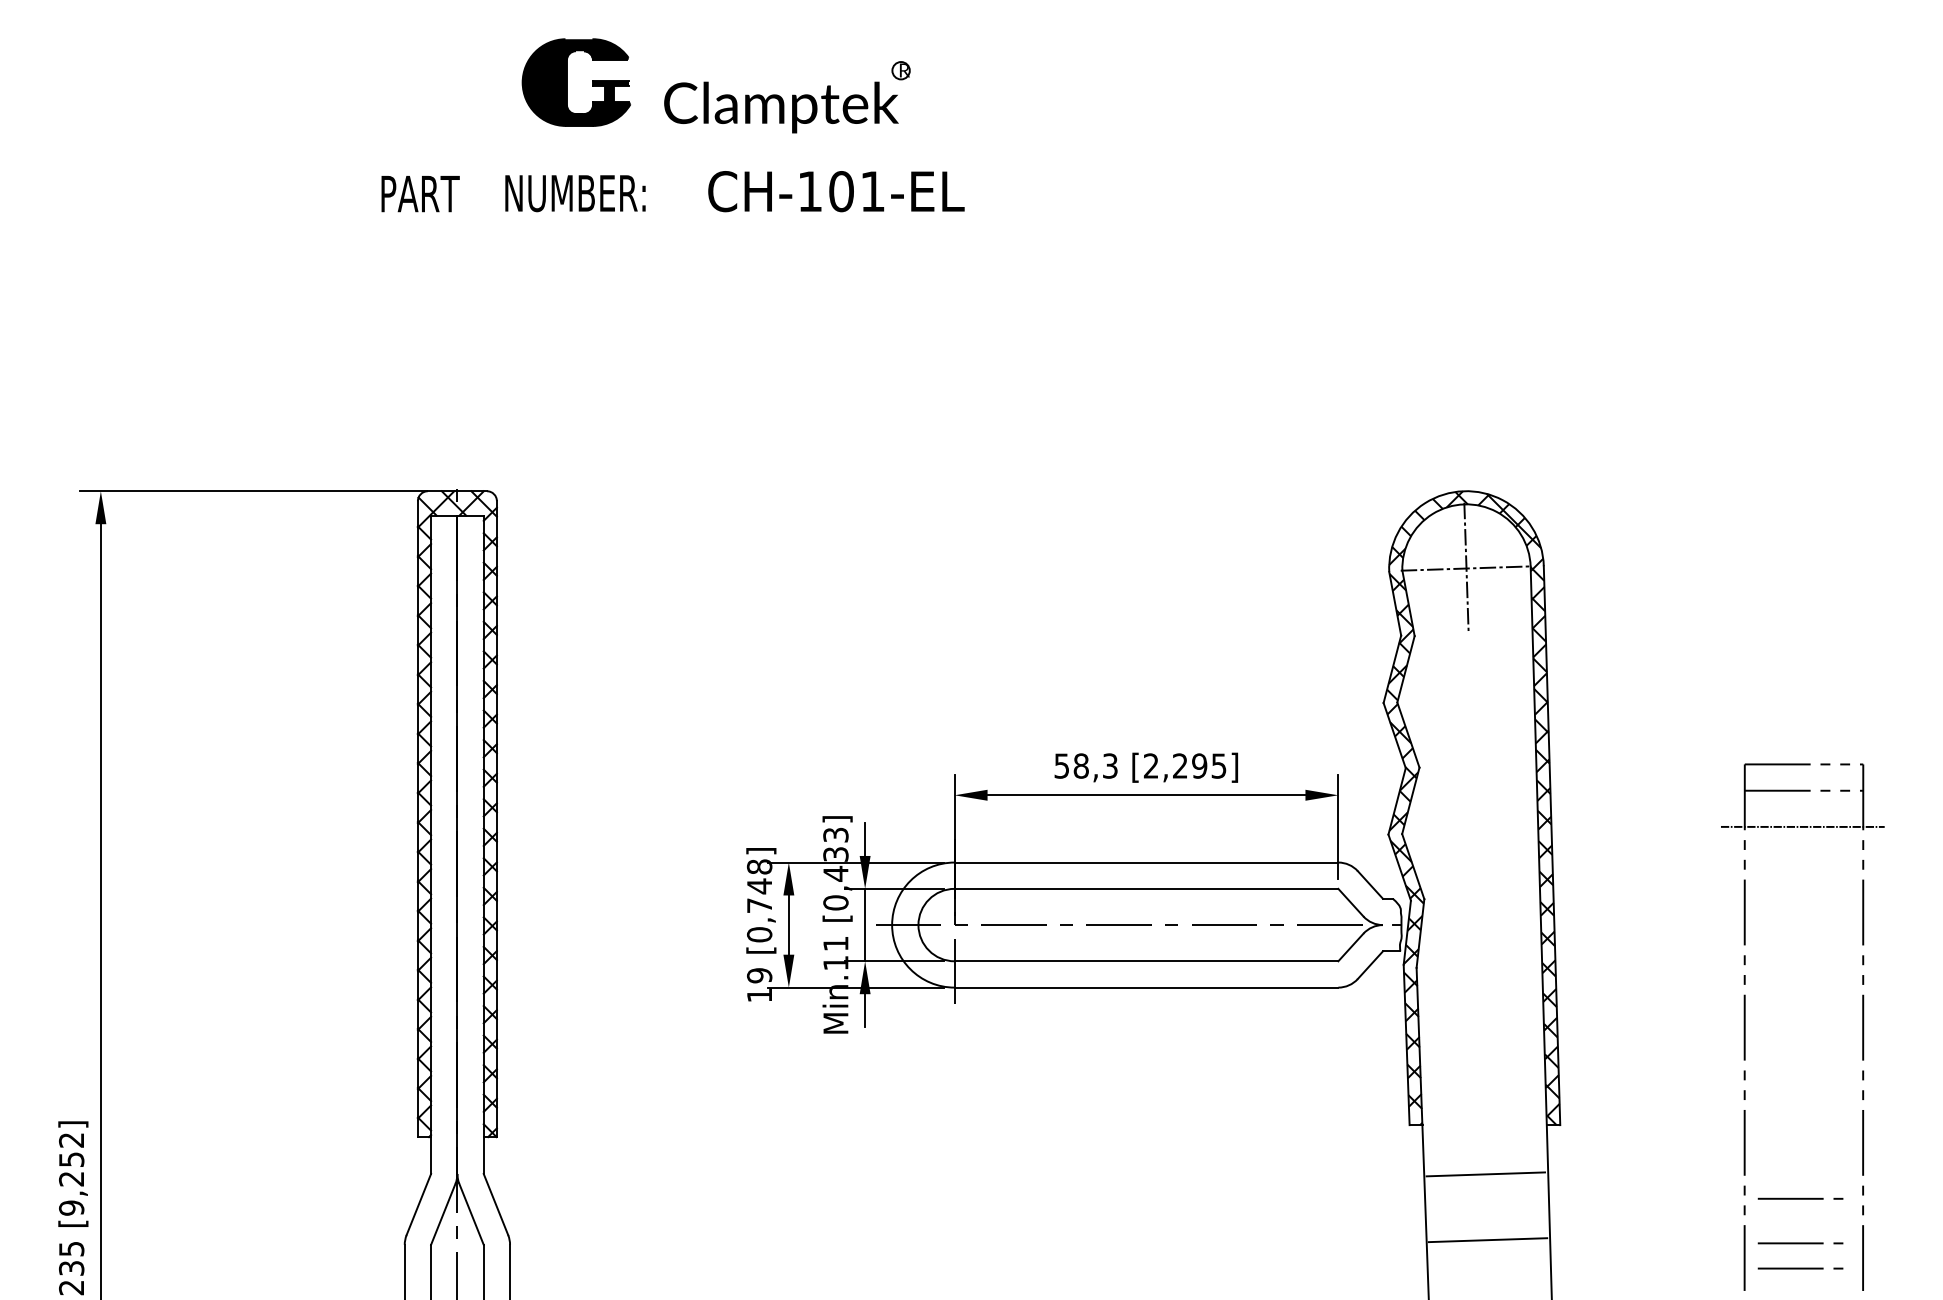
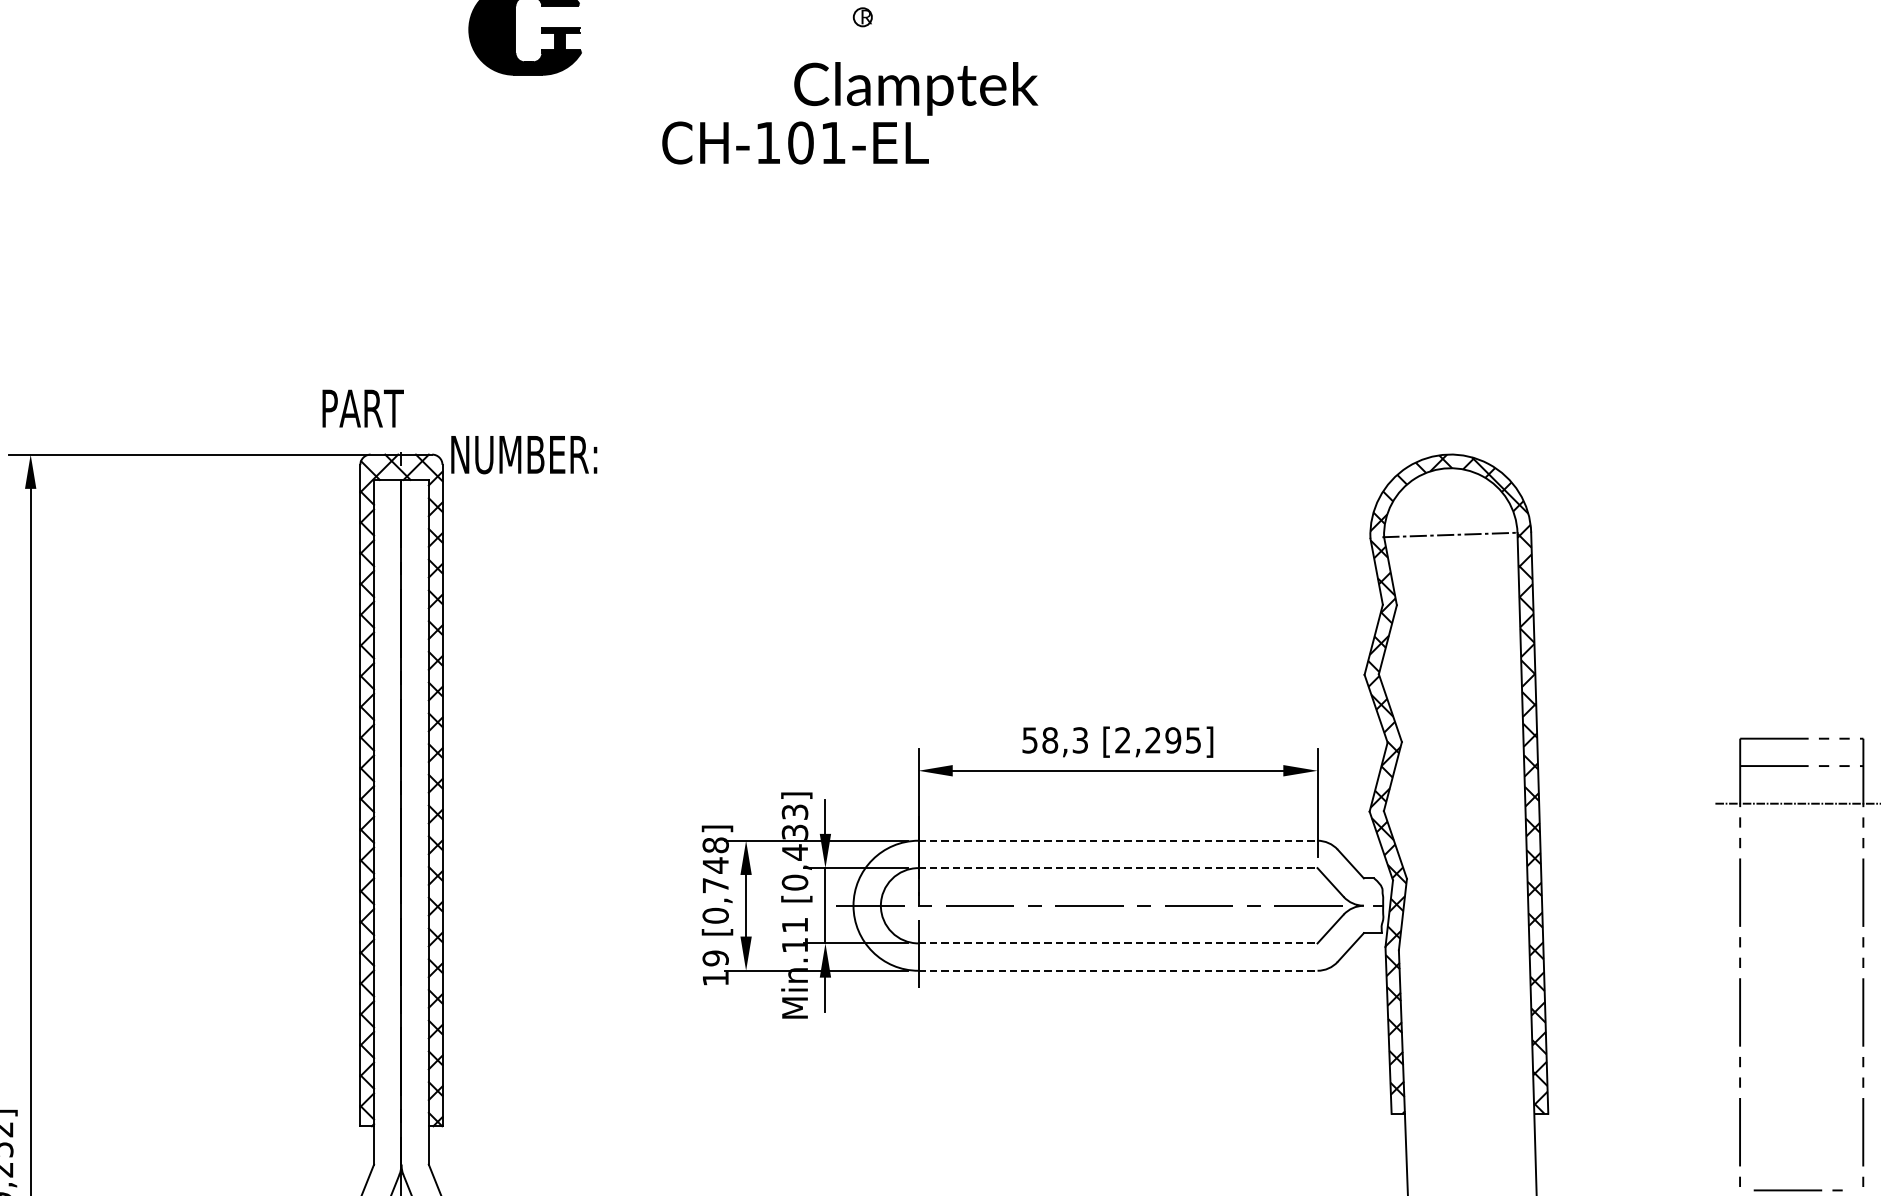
text: (781, 107) -> (916, 88), moved
text: (575, 193) -> (524, 454), moved
text: (420, 194) -> (363, 409), moved
line: (1466, 568) -> (1450, 534), removed
line: (1146, 862) -> (1118, 840), solid -> dashed
line: (1146, 888) -> (1118, 867), solid -> dashed
line: (1146, 961) -> (1118, 943), solid -> dashed
line: (1146, 987) -> (1118, 970), solid -> dashed
line: (1485, 1174) -> (1470, 1165), removed

